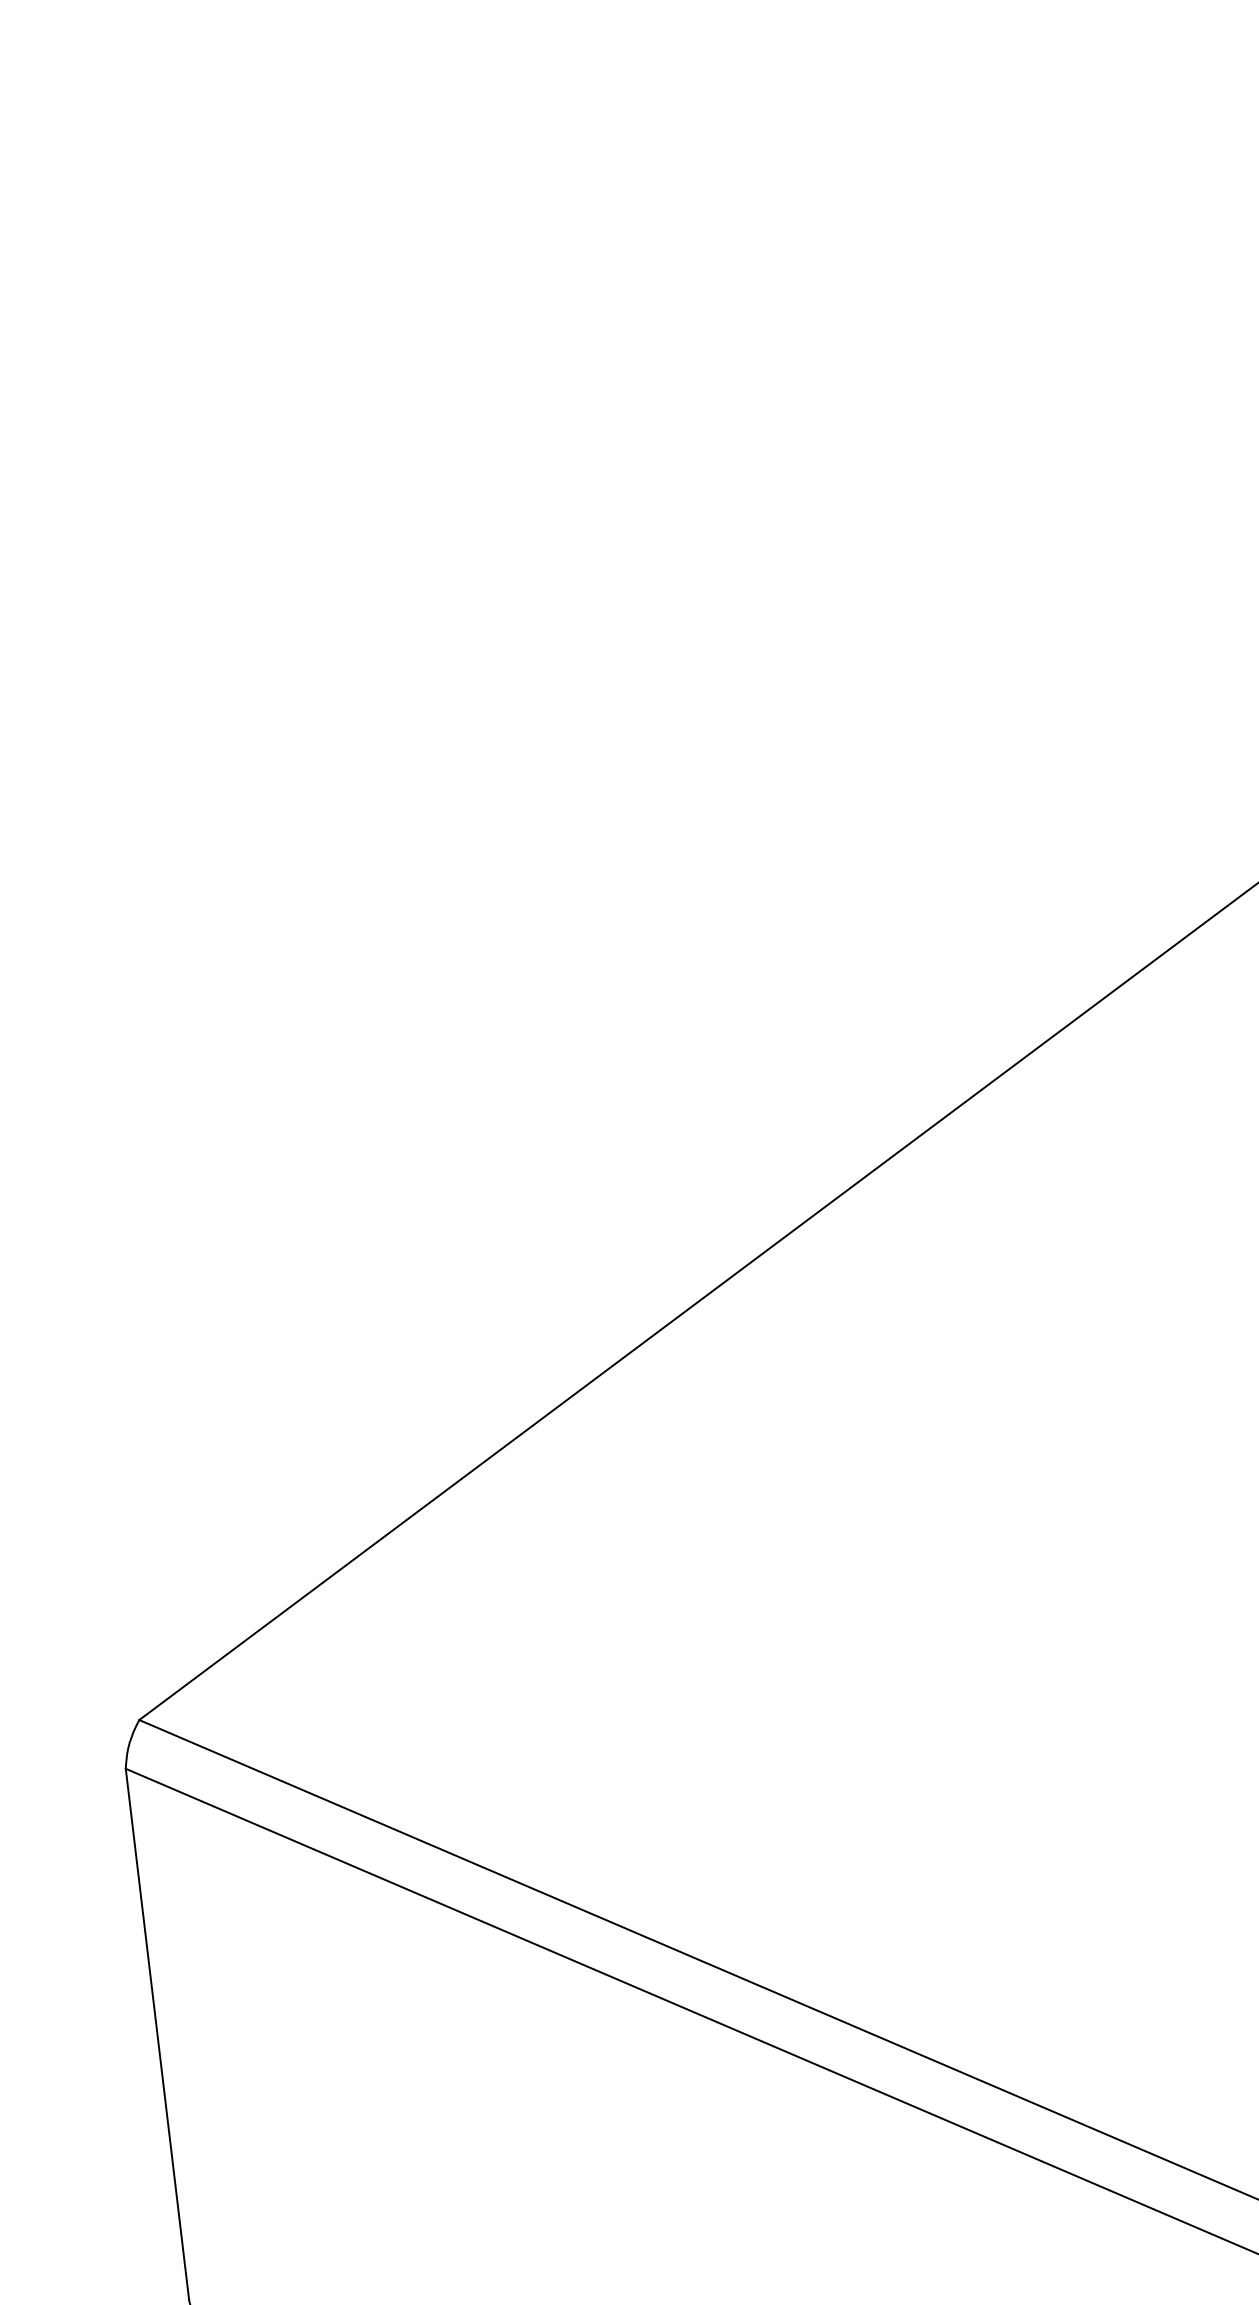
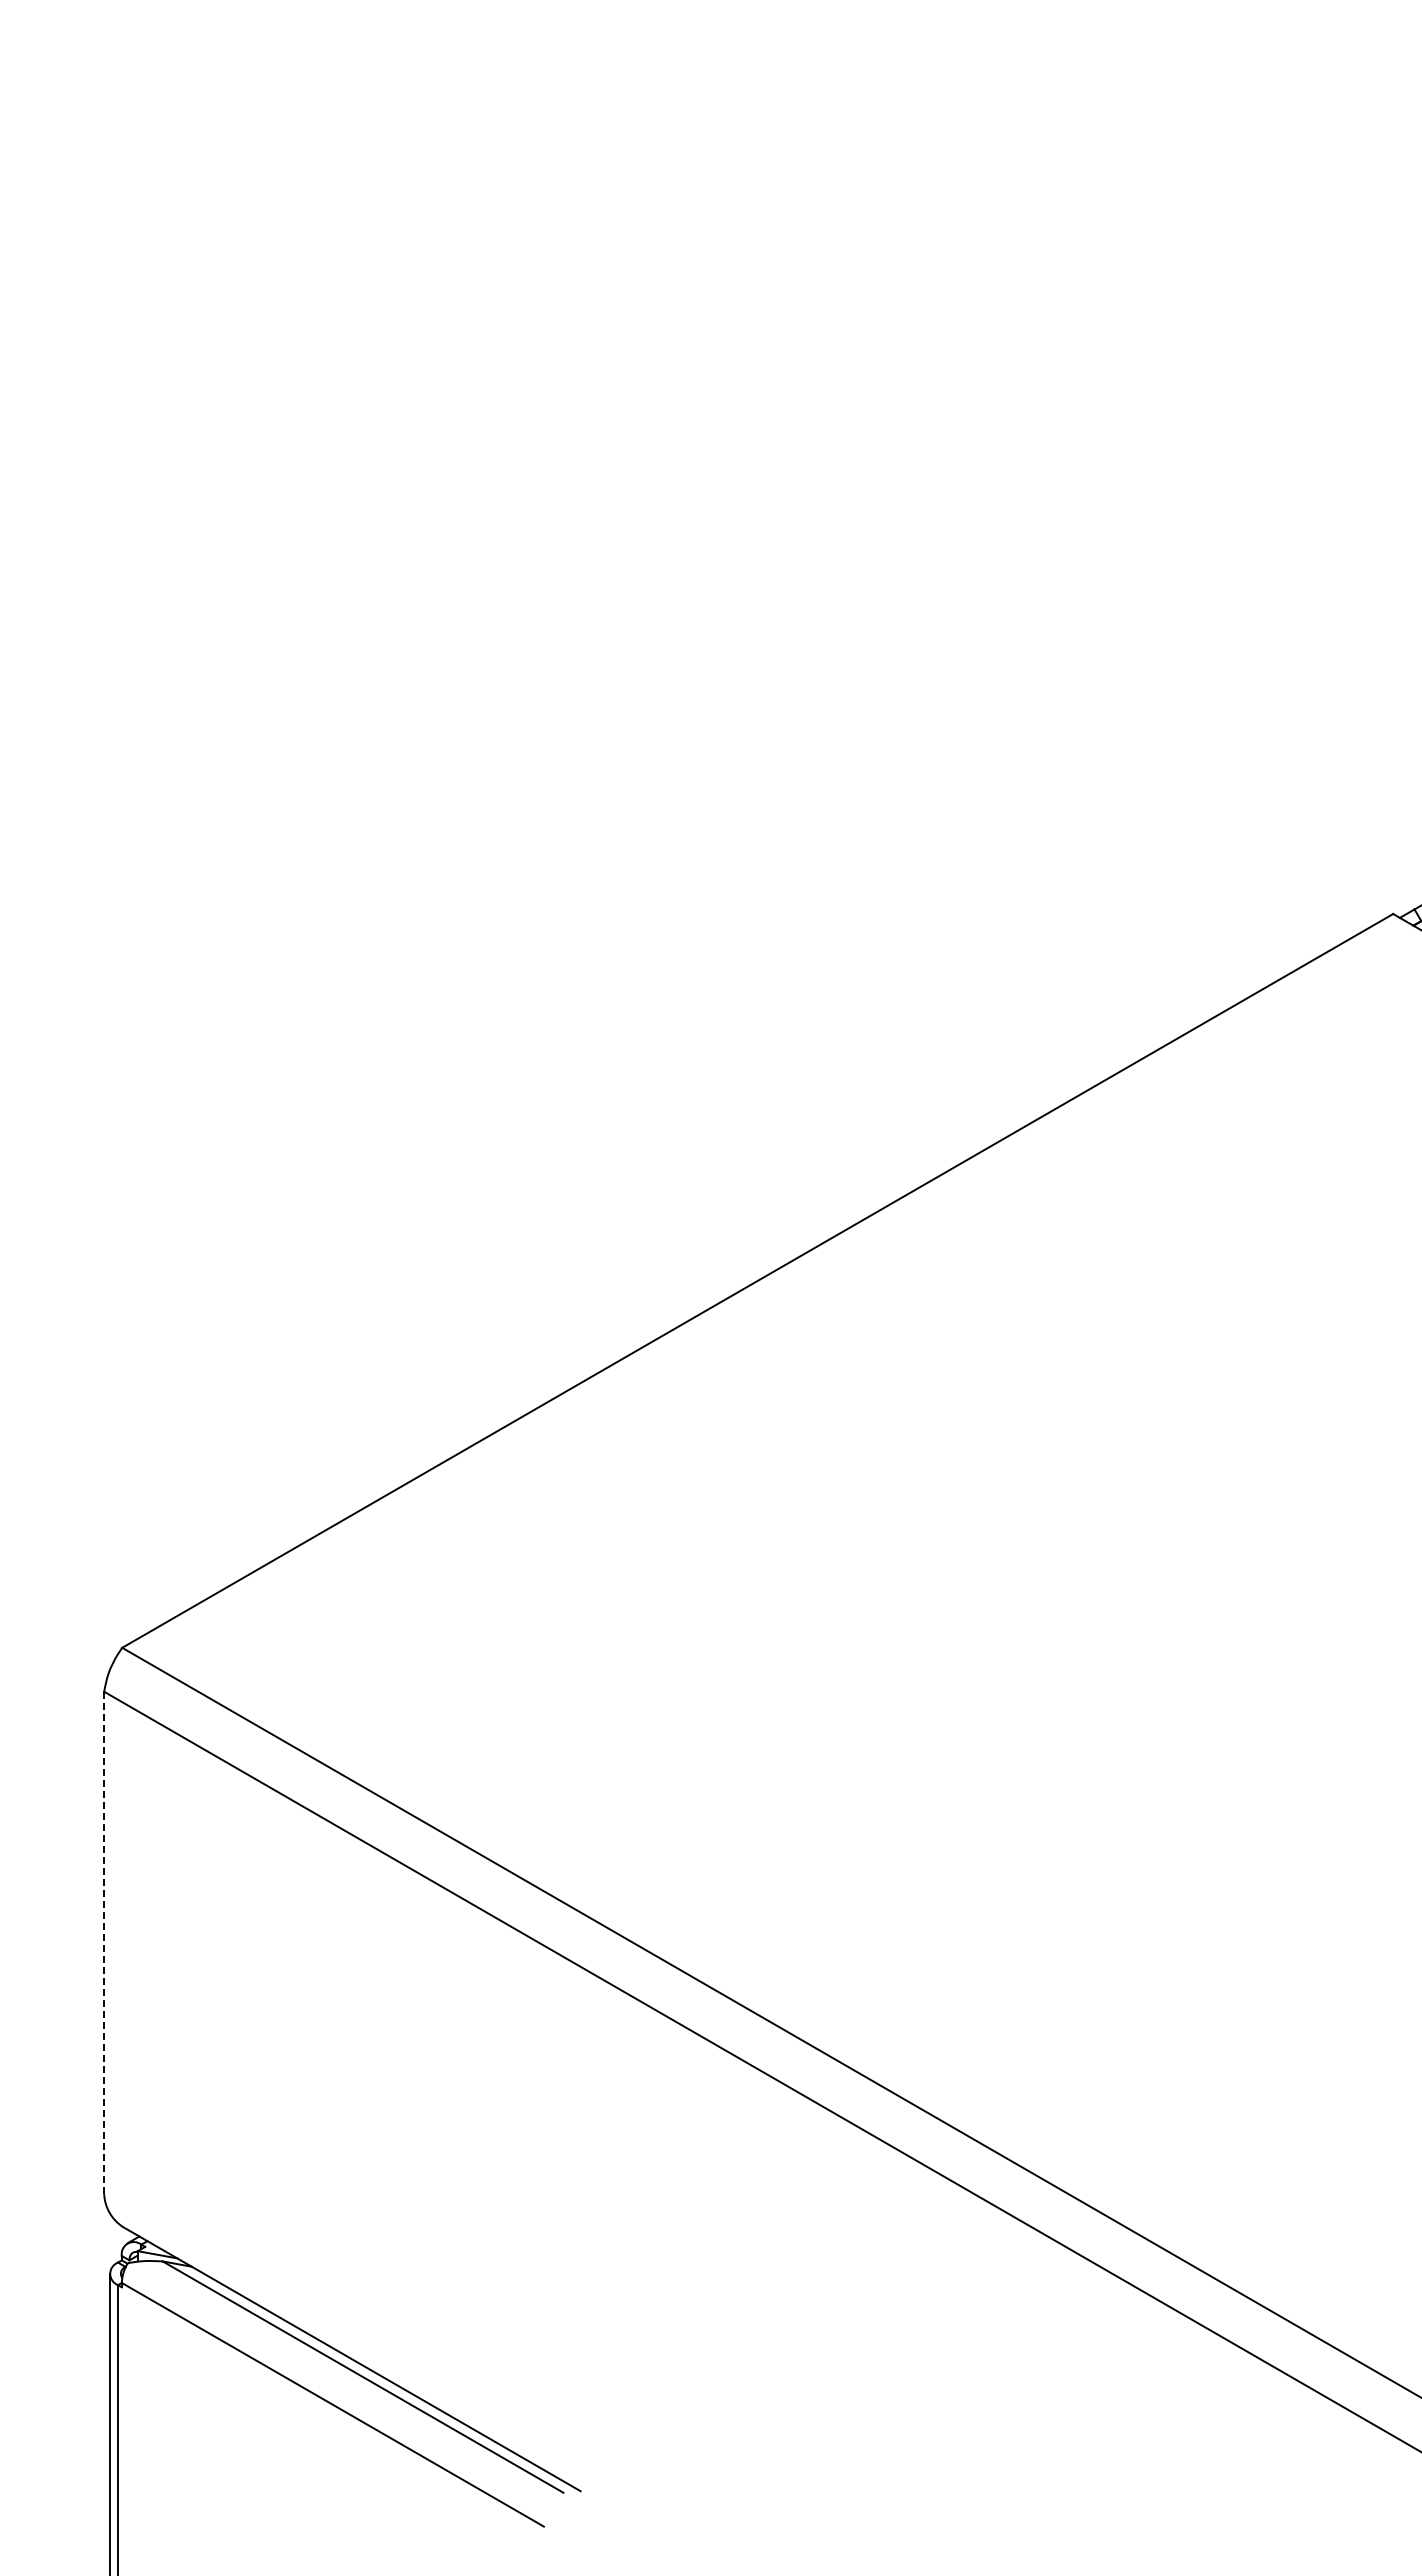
line: (157, 2034) -> (104, 1943), solid -> dashed

